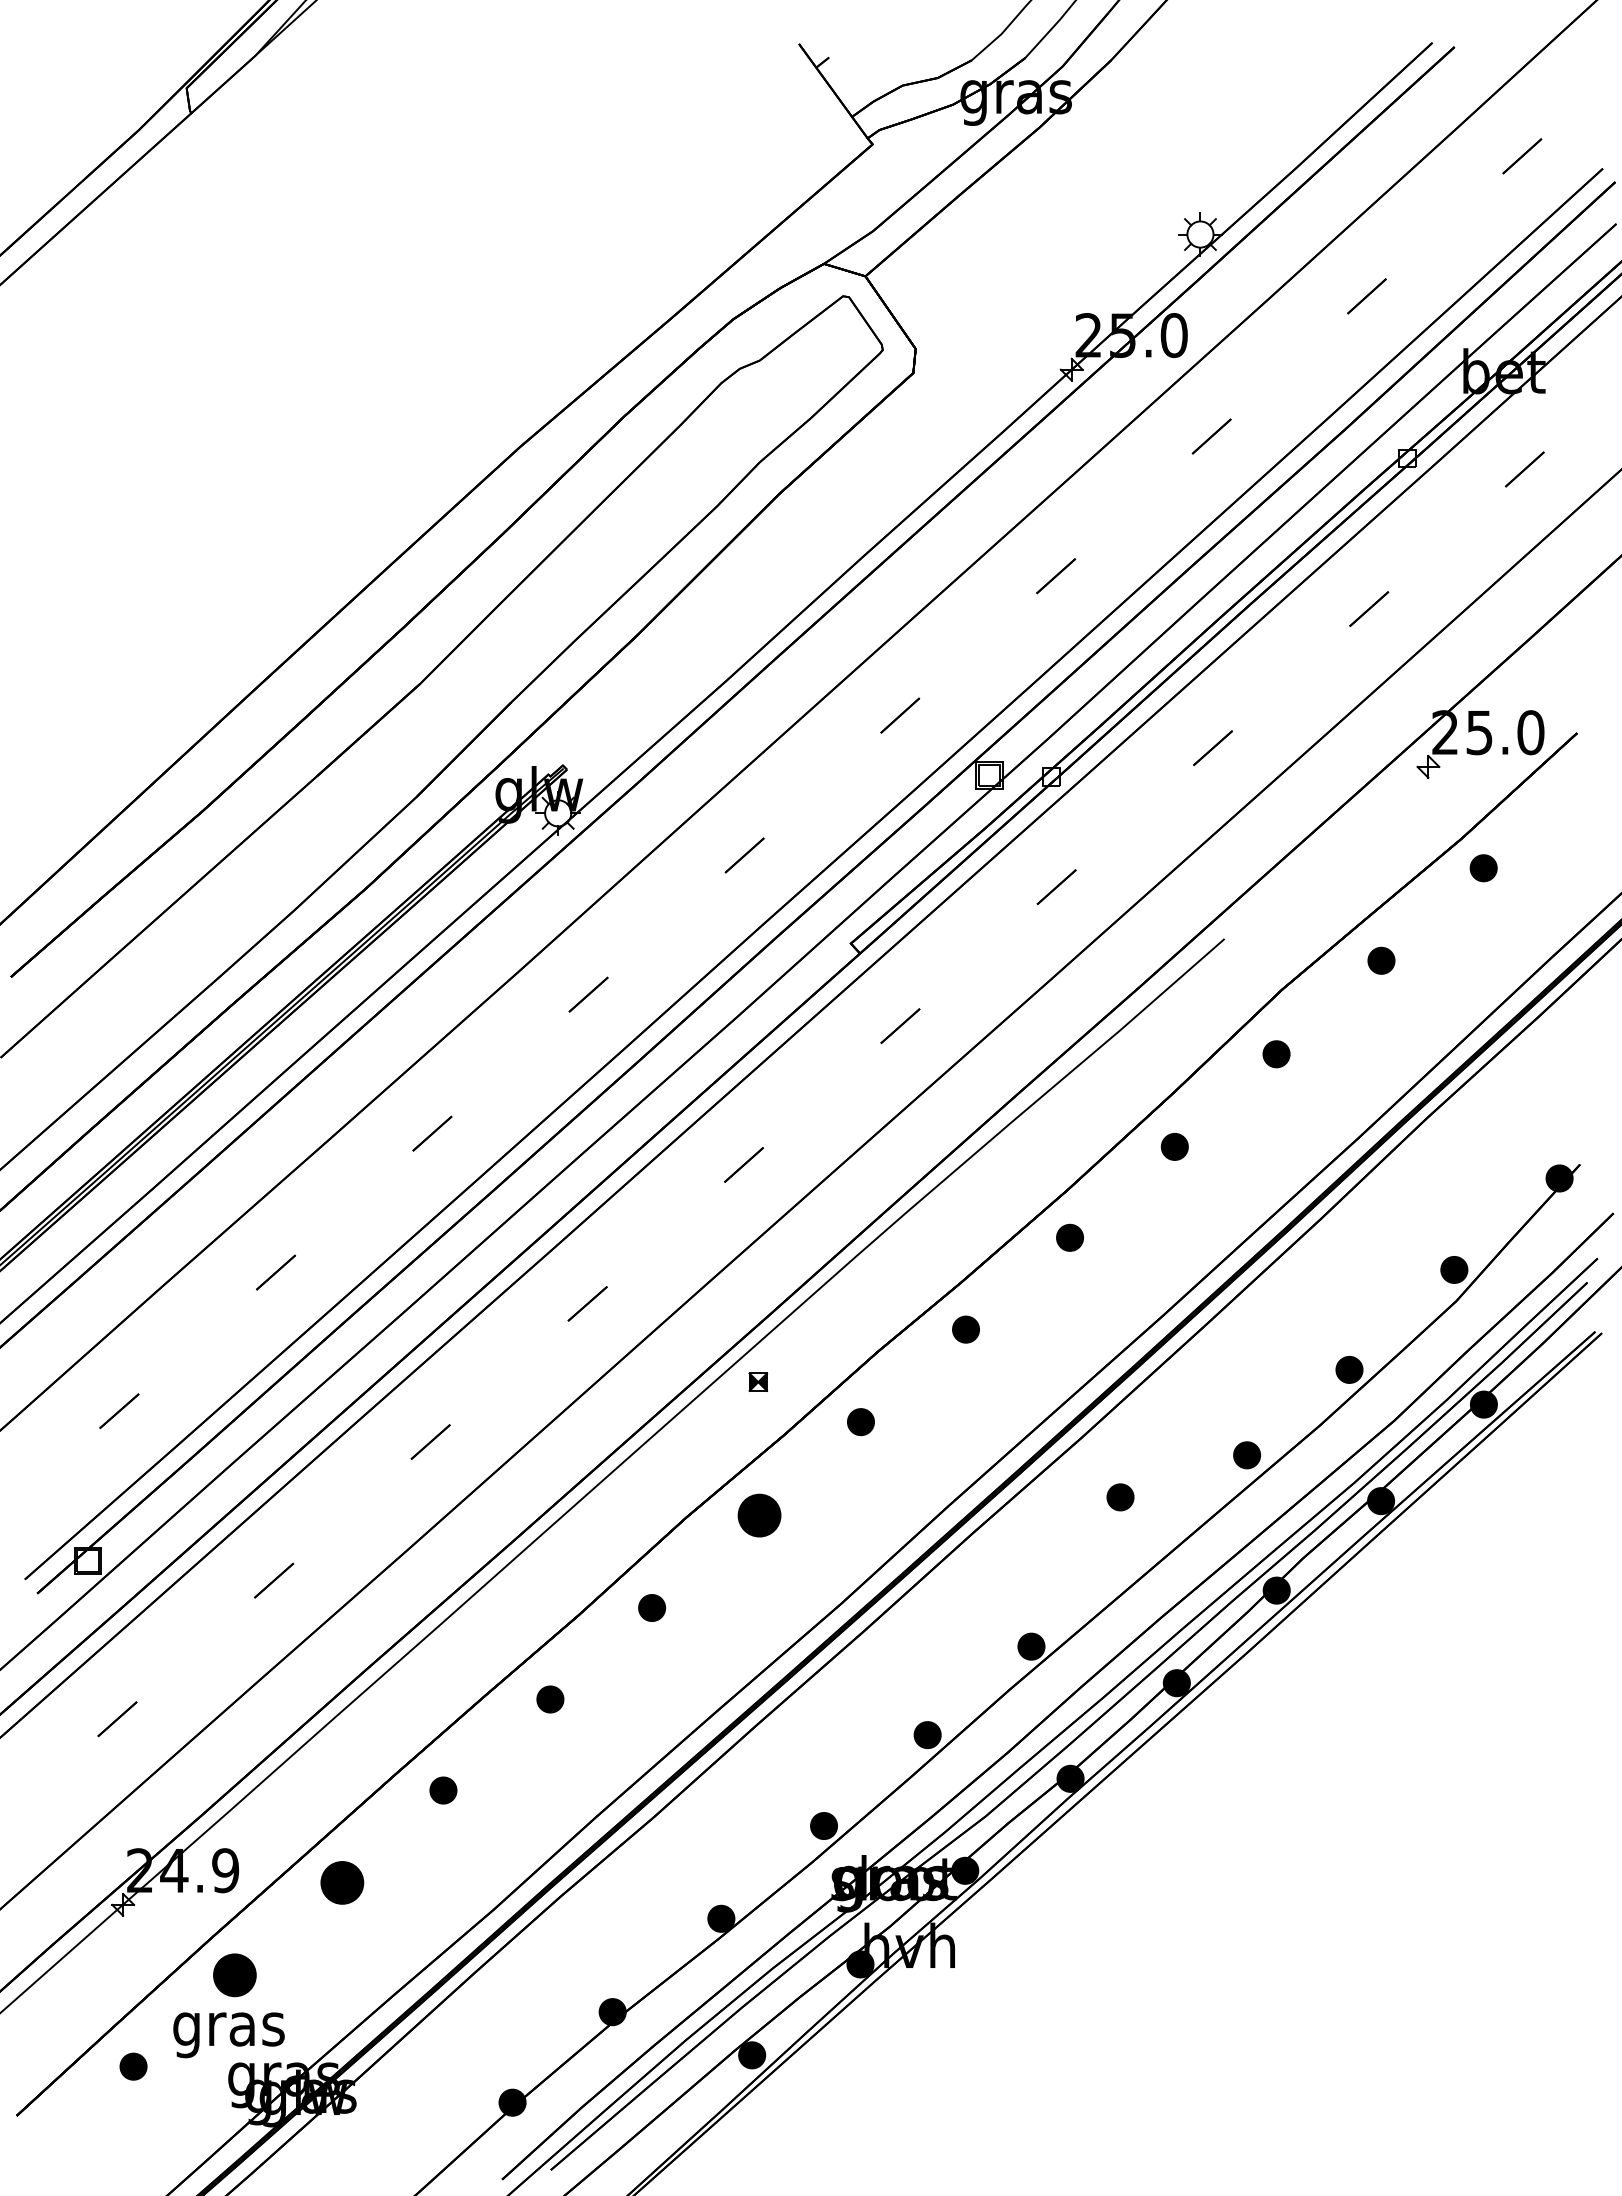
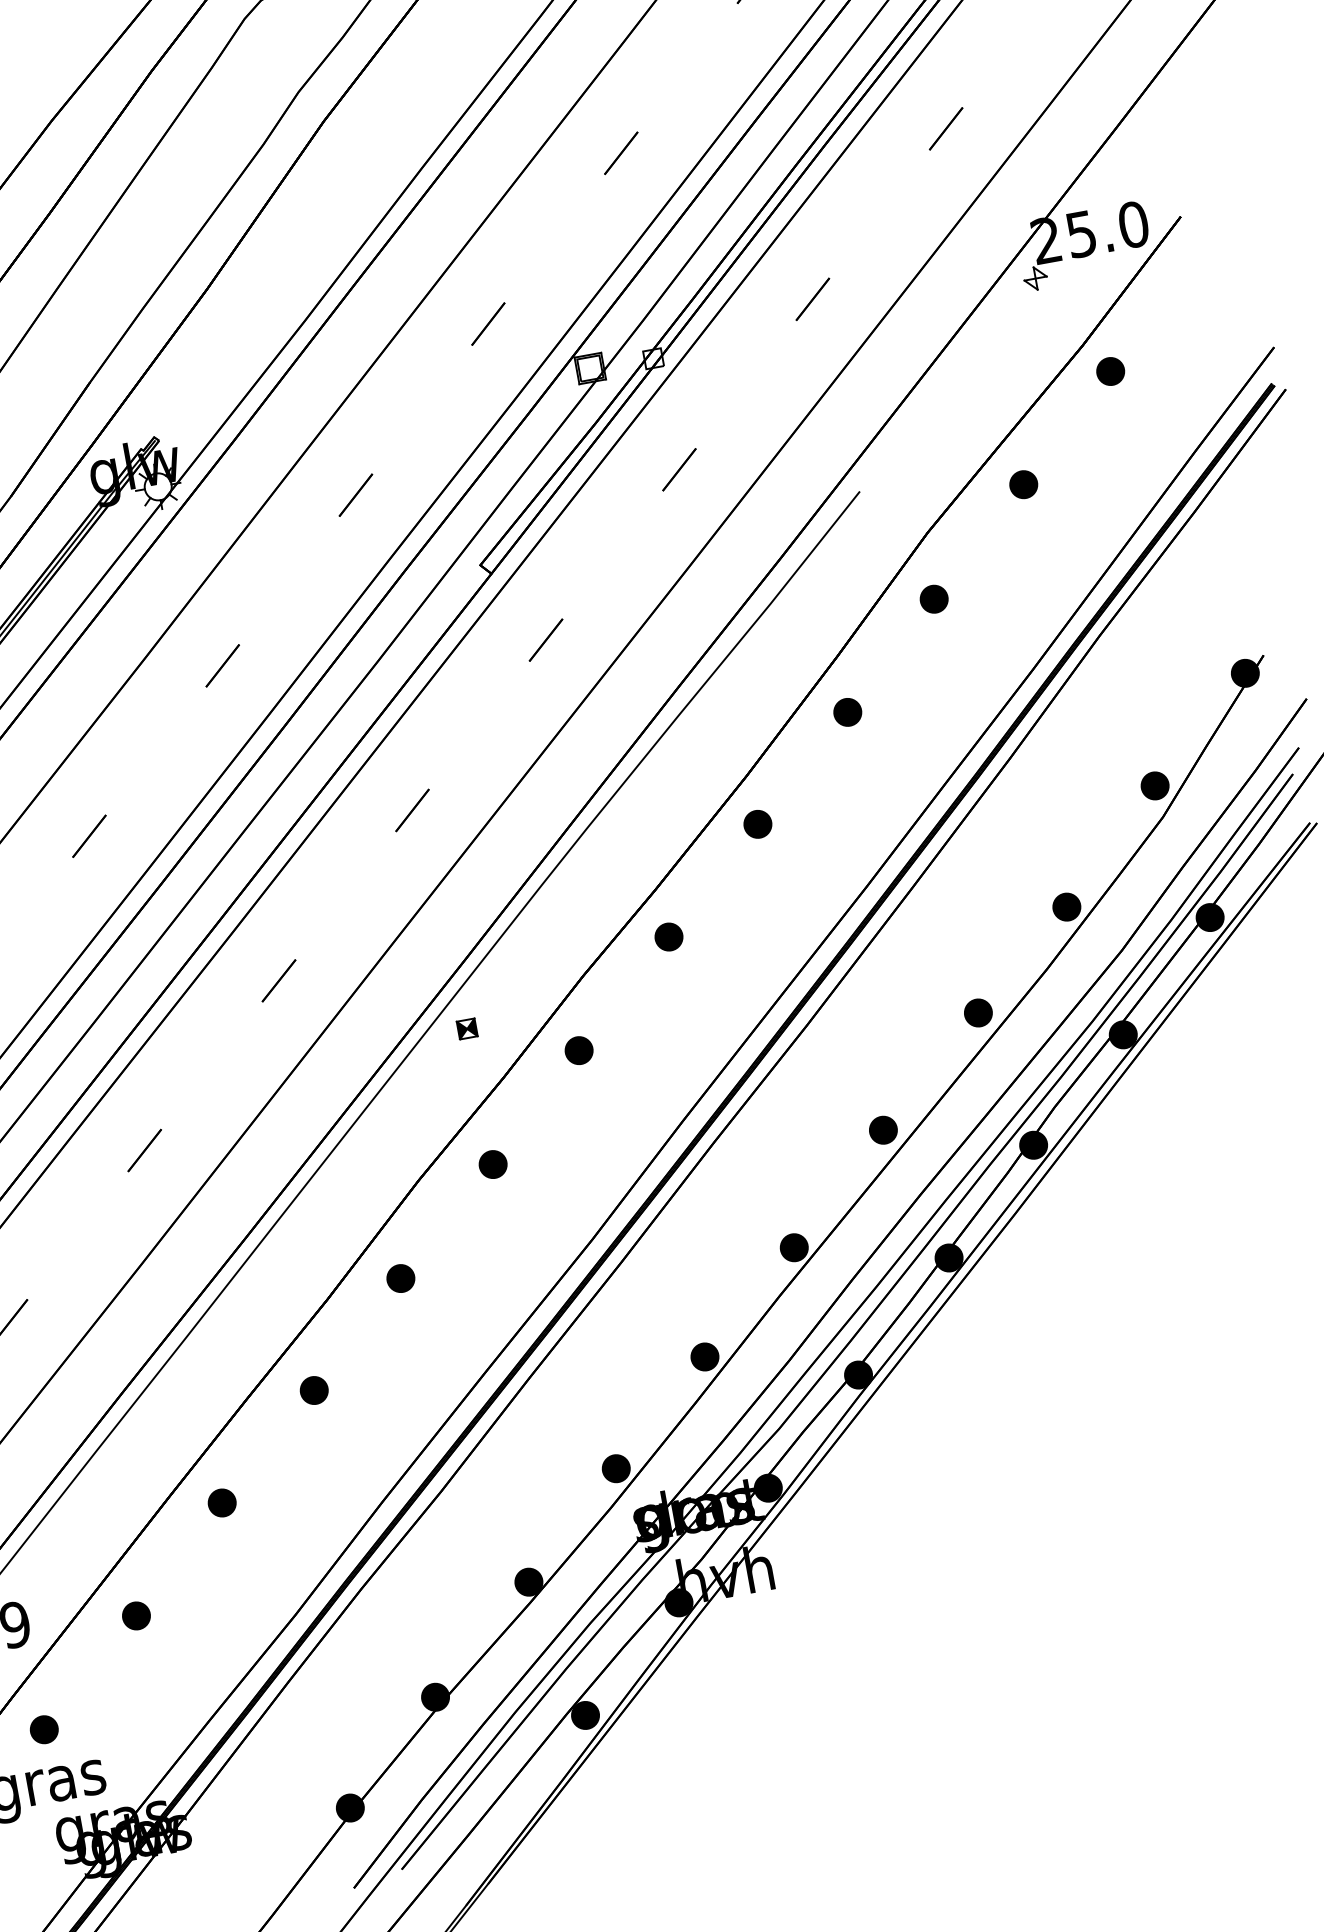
part: (1120, 1497) -> (883, 1130), moved
part: (759, 1515) -> (493, 1164), size x0.62
part: (342, 1883) -> (136, 1616), size x0.62
part: (235, 1975) -> (44, 1729), size x0.62

